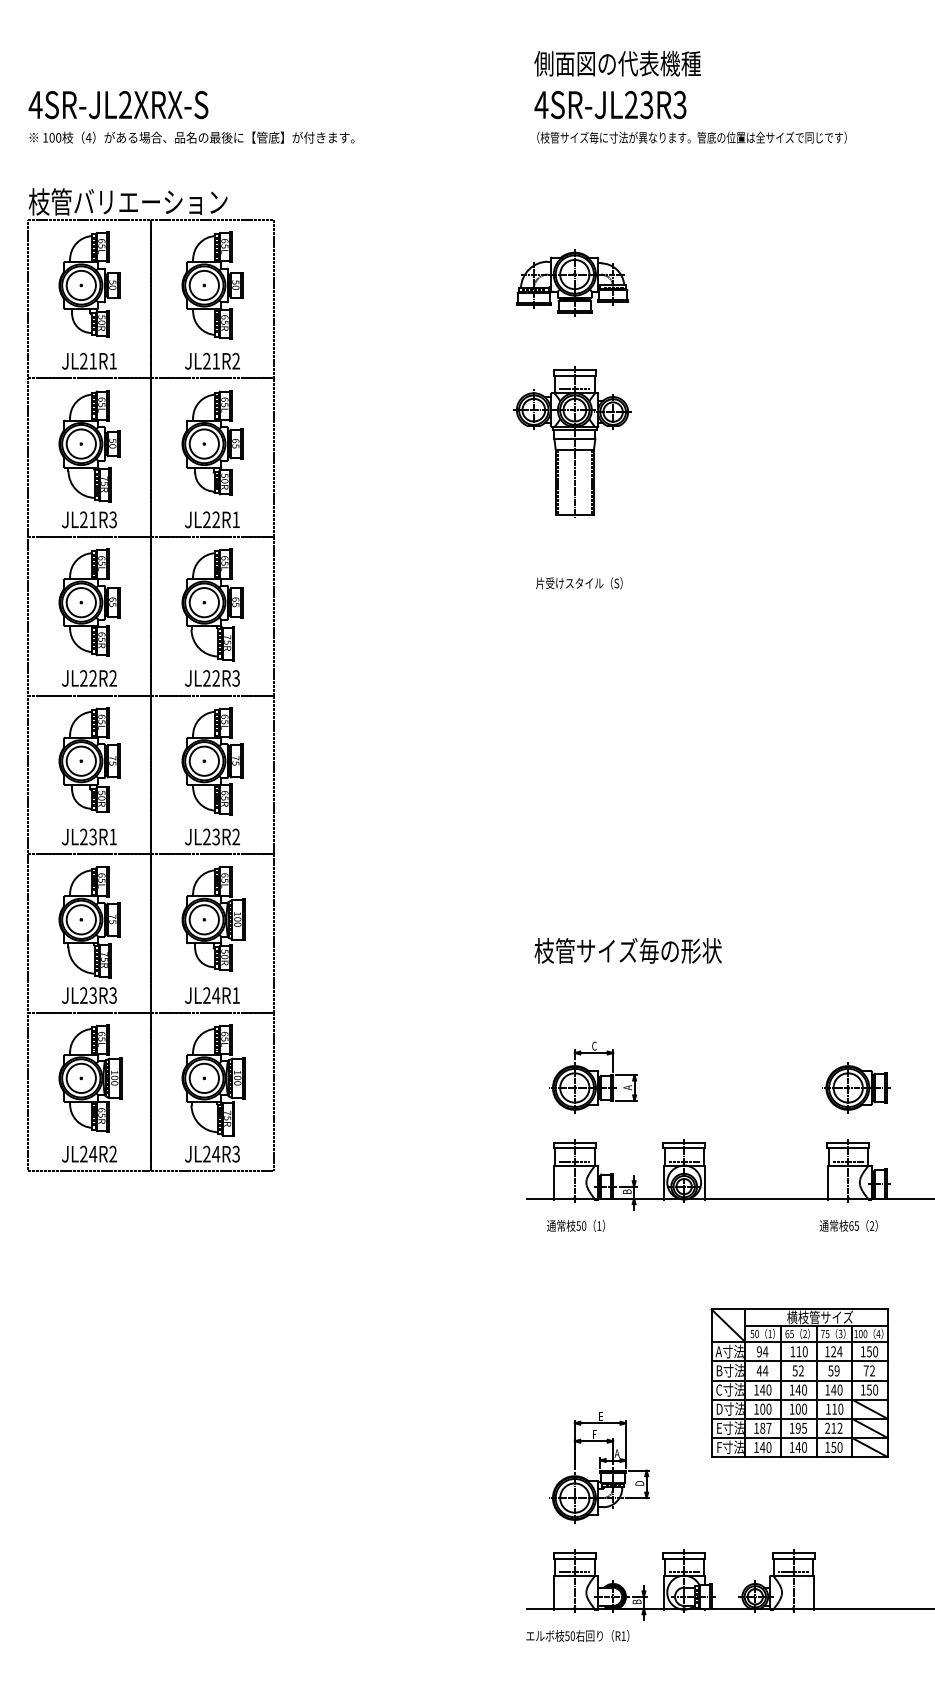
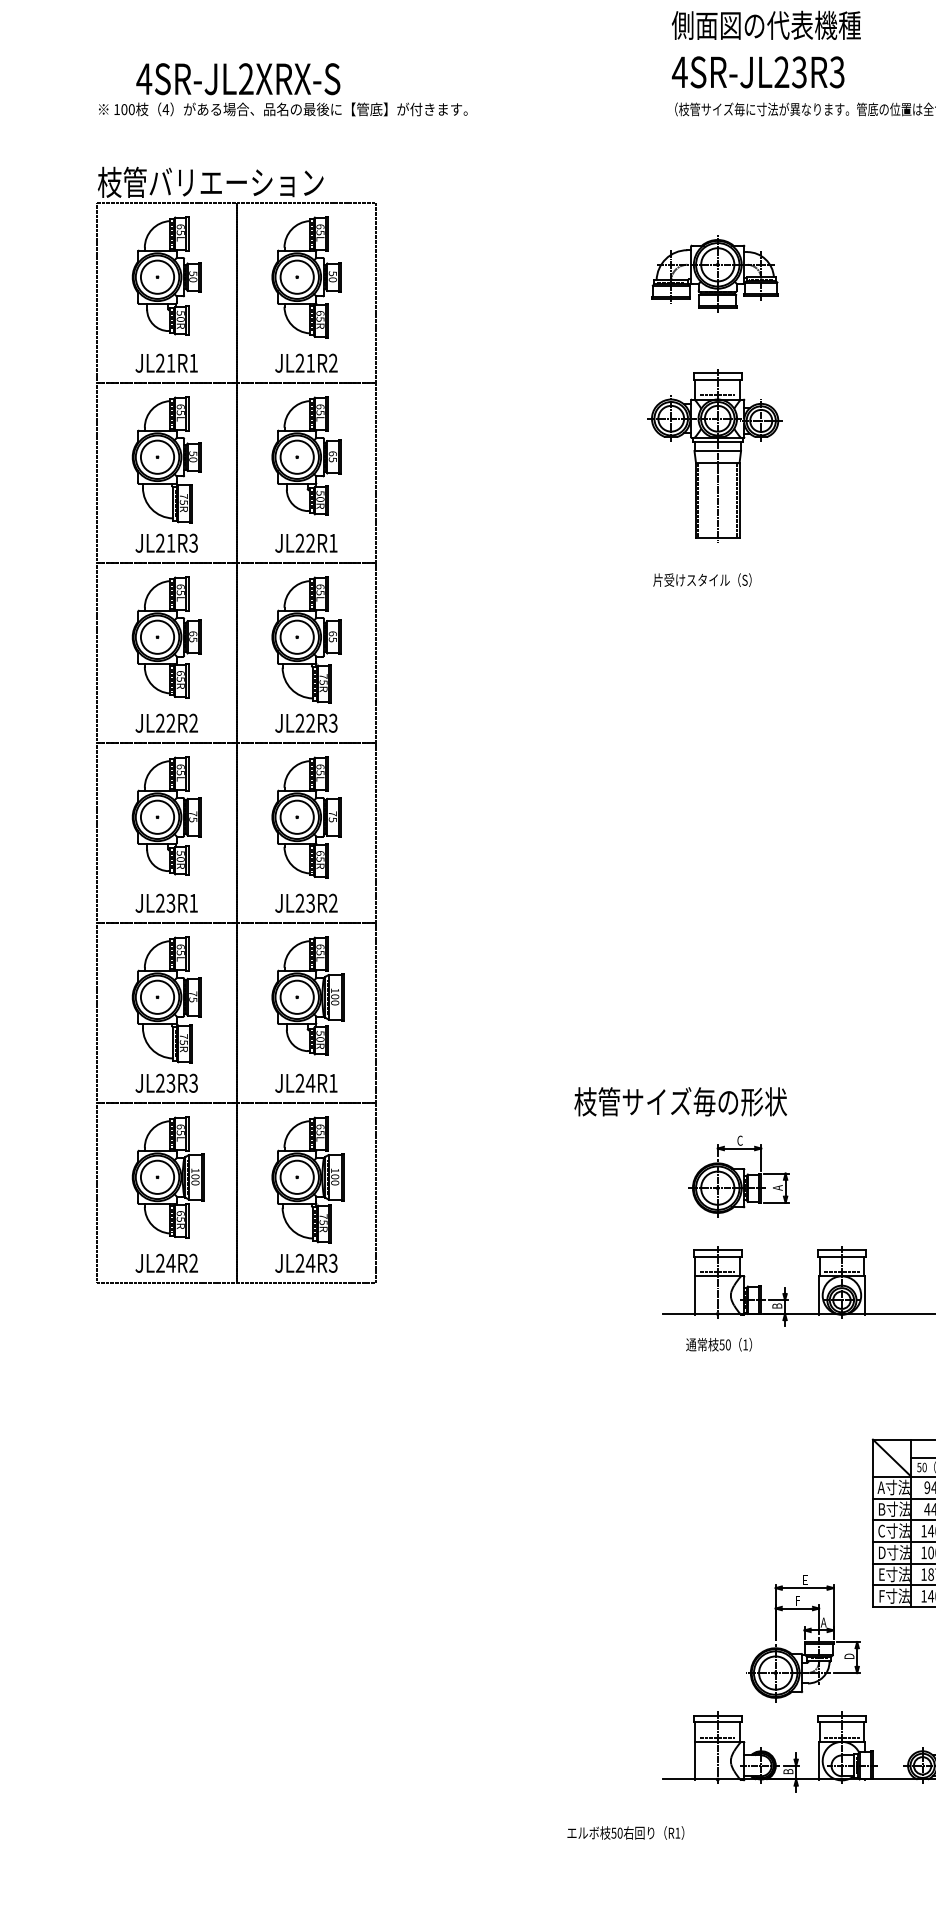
text: (118, 105) -> (238, 79), moved
text: (579, 583) -> (702, 580), moved
text: (627, 950) -> (679, 1101), moved
part: (599, 1467) -> (803, 1638), moved
text: (577, 1635) -> (625, 1832), moved

